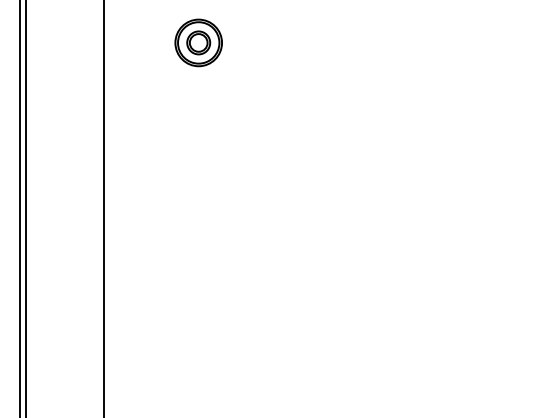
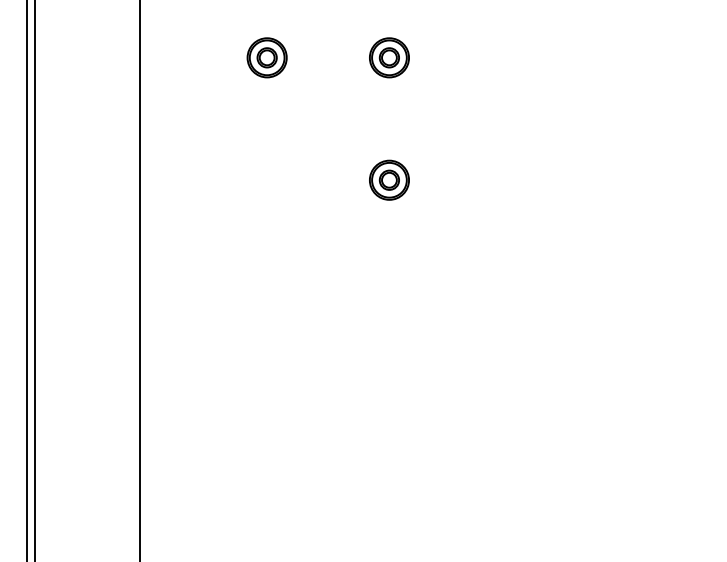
part: (198, 42) -> (266, 57), size x0.62
part: (289, 42) -> (389, 57), added
part: (289, 133) -> (389, 179), added

